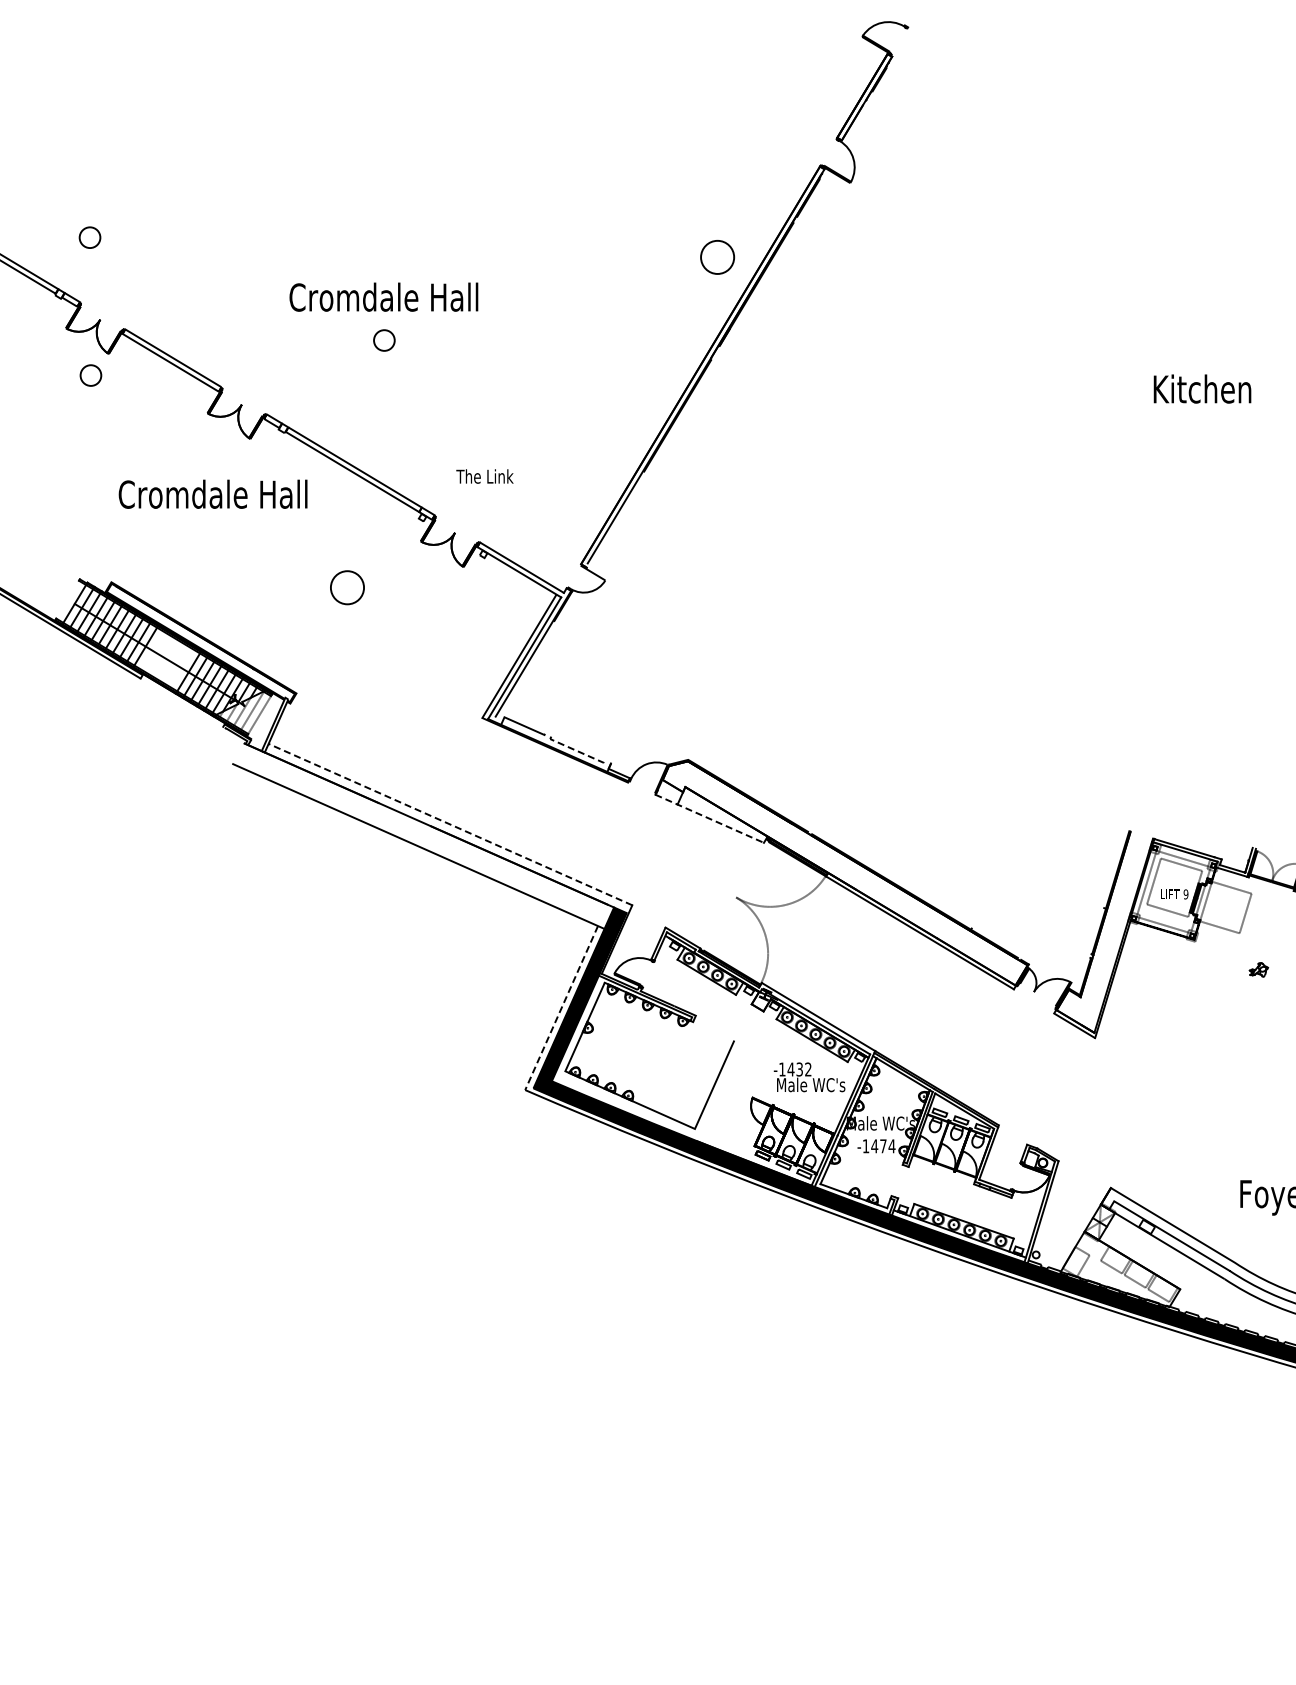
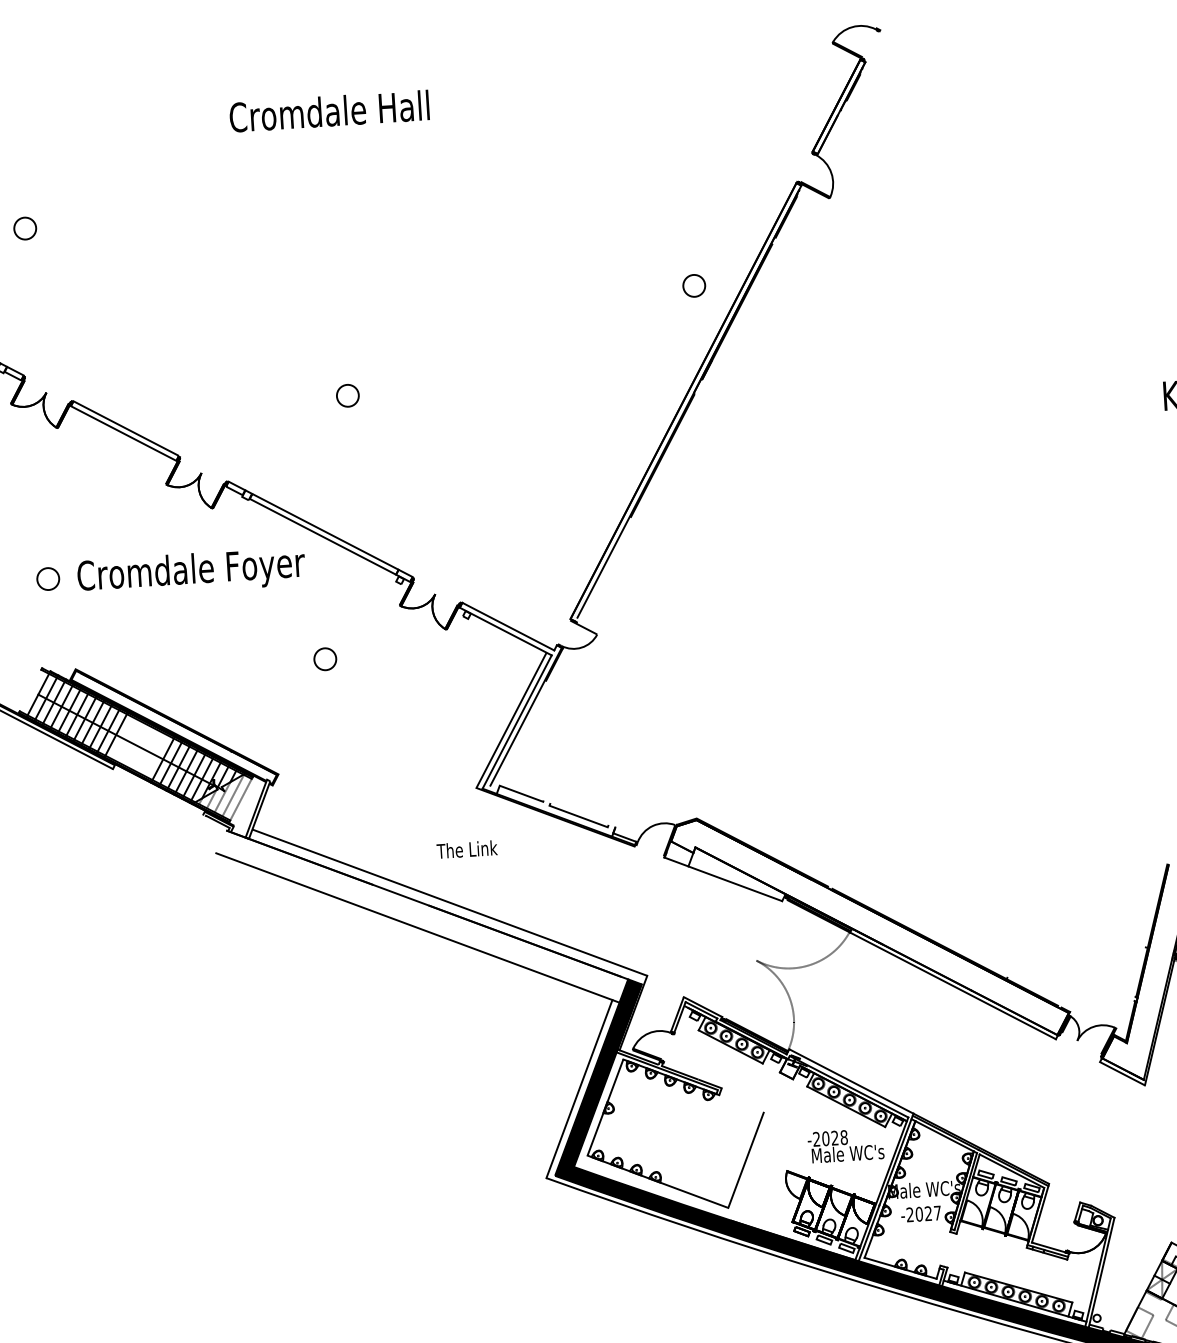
circle: (89, 237) -> (24, 228), moved
circle: (717, 257) -> (694, 285), size x0.62
text: (383, 296) -> (329, 110), moved
circle: (90, 375) -> (47, 579), moved
text: (484, 476) -> (466, 849), moved
text: (298, 497) -> (267, 567), Cromdale Hall -> Cromdale Foyer
circle: (347, 587) -> (325, 659), size x0.62
line: (577, 751) -> (579, 817), dashed -> solid
line: (710, 819) -> (724, 880), dashed -> solid
line: (450, 824) -> (449, 902), dashed -> solid
line: (561, 1008) -> (579, 1089), dashed -> solid
text: (795, 1069) -> (830, 1138), -1432 -> -2028
text: (878, 1146) -> (923, 1214), -1474 -> -2027

